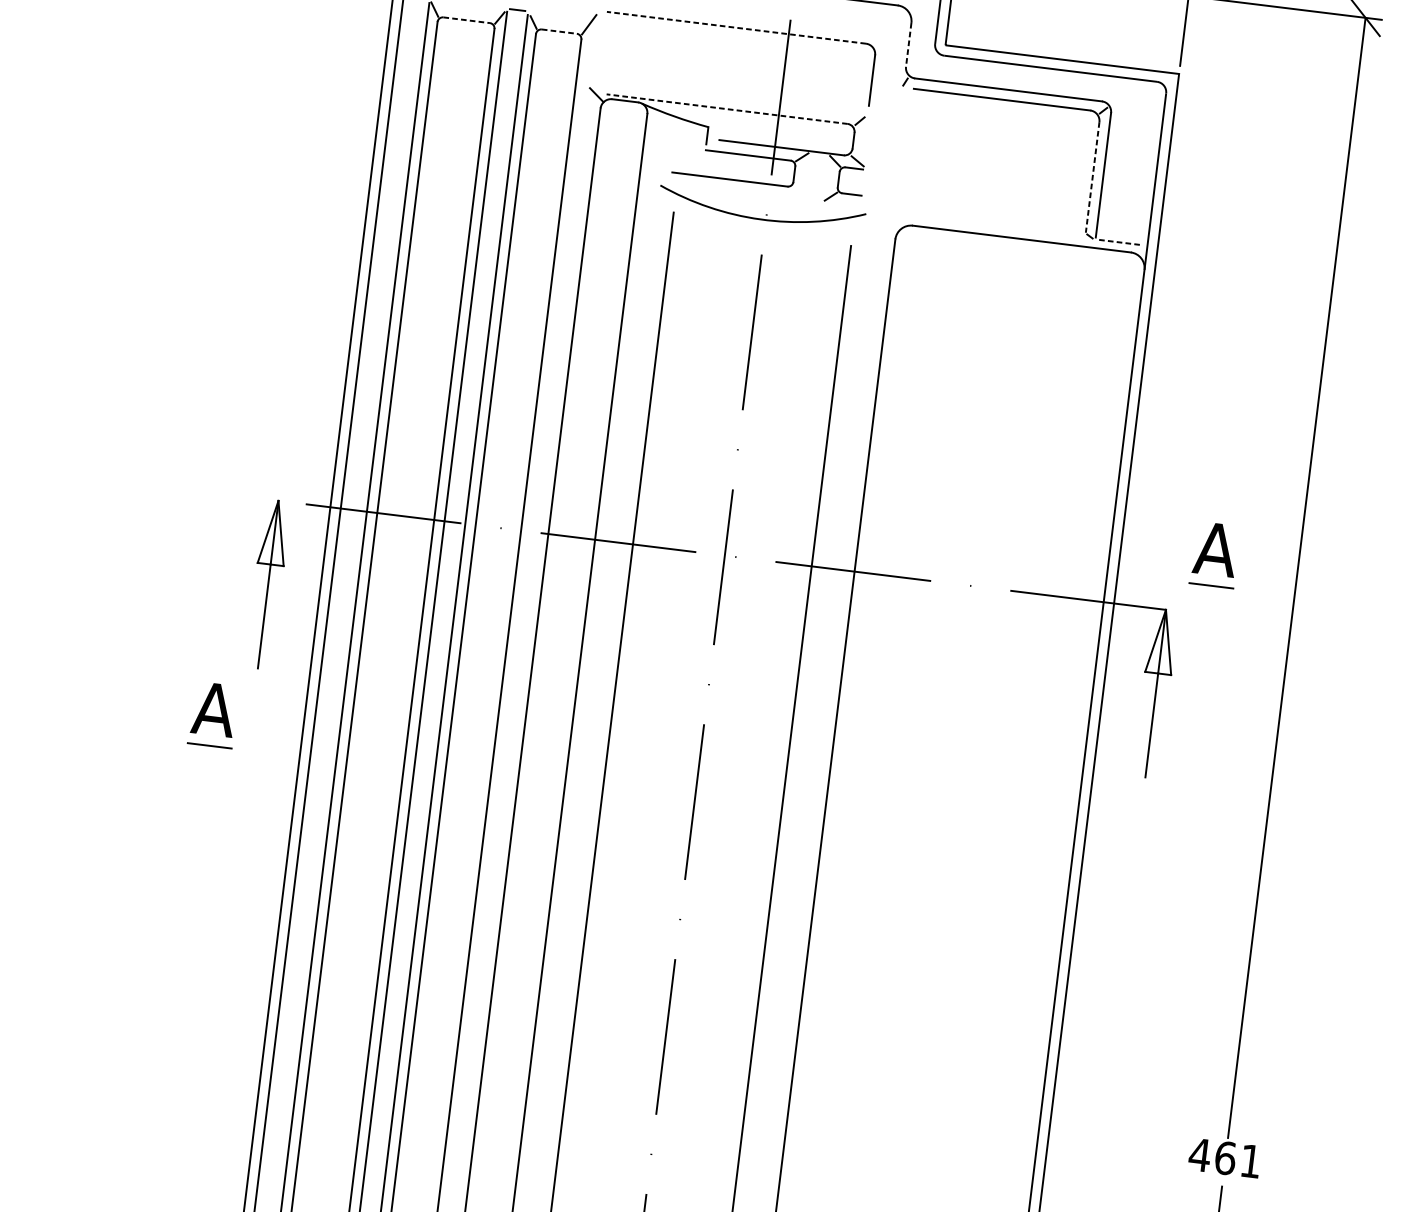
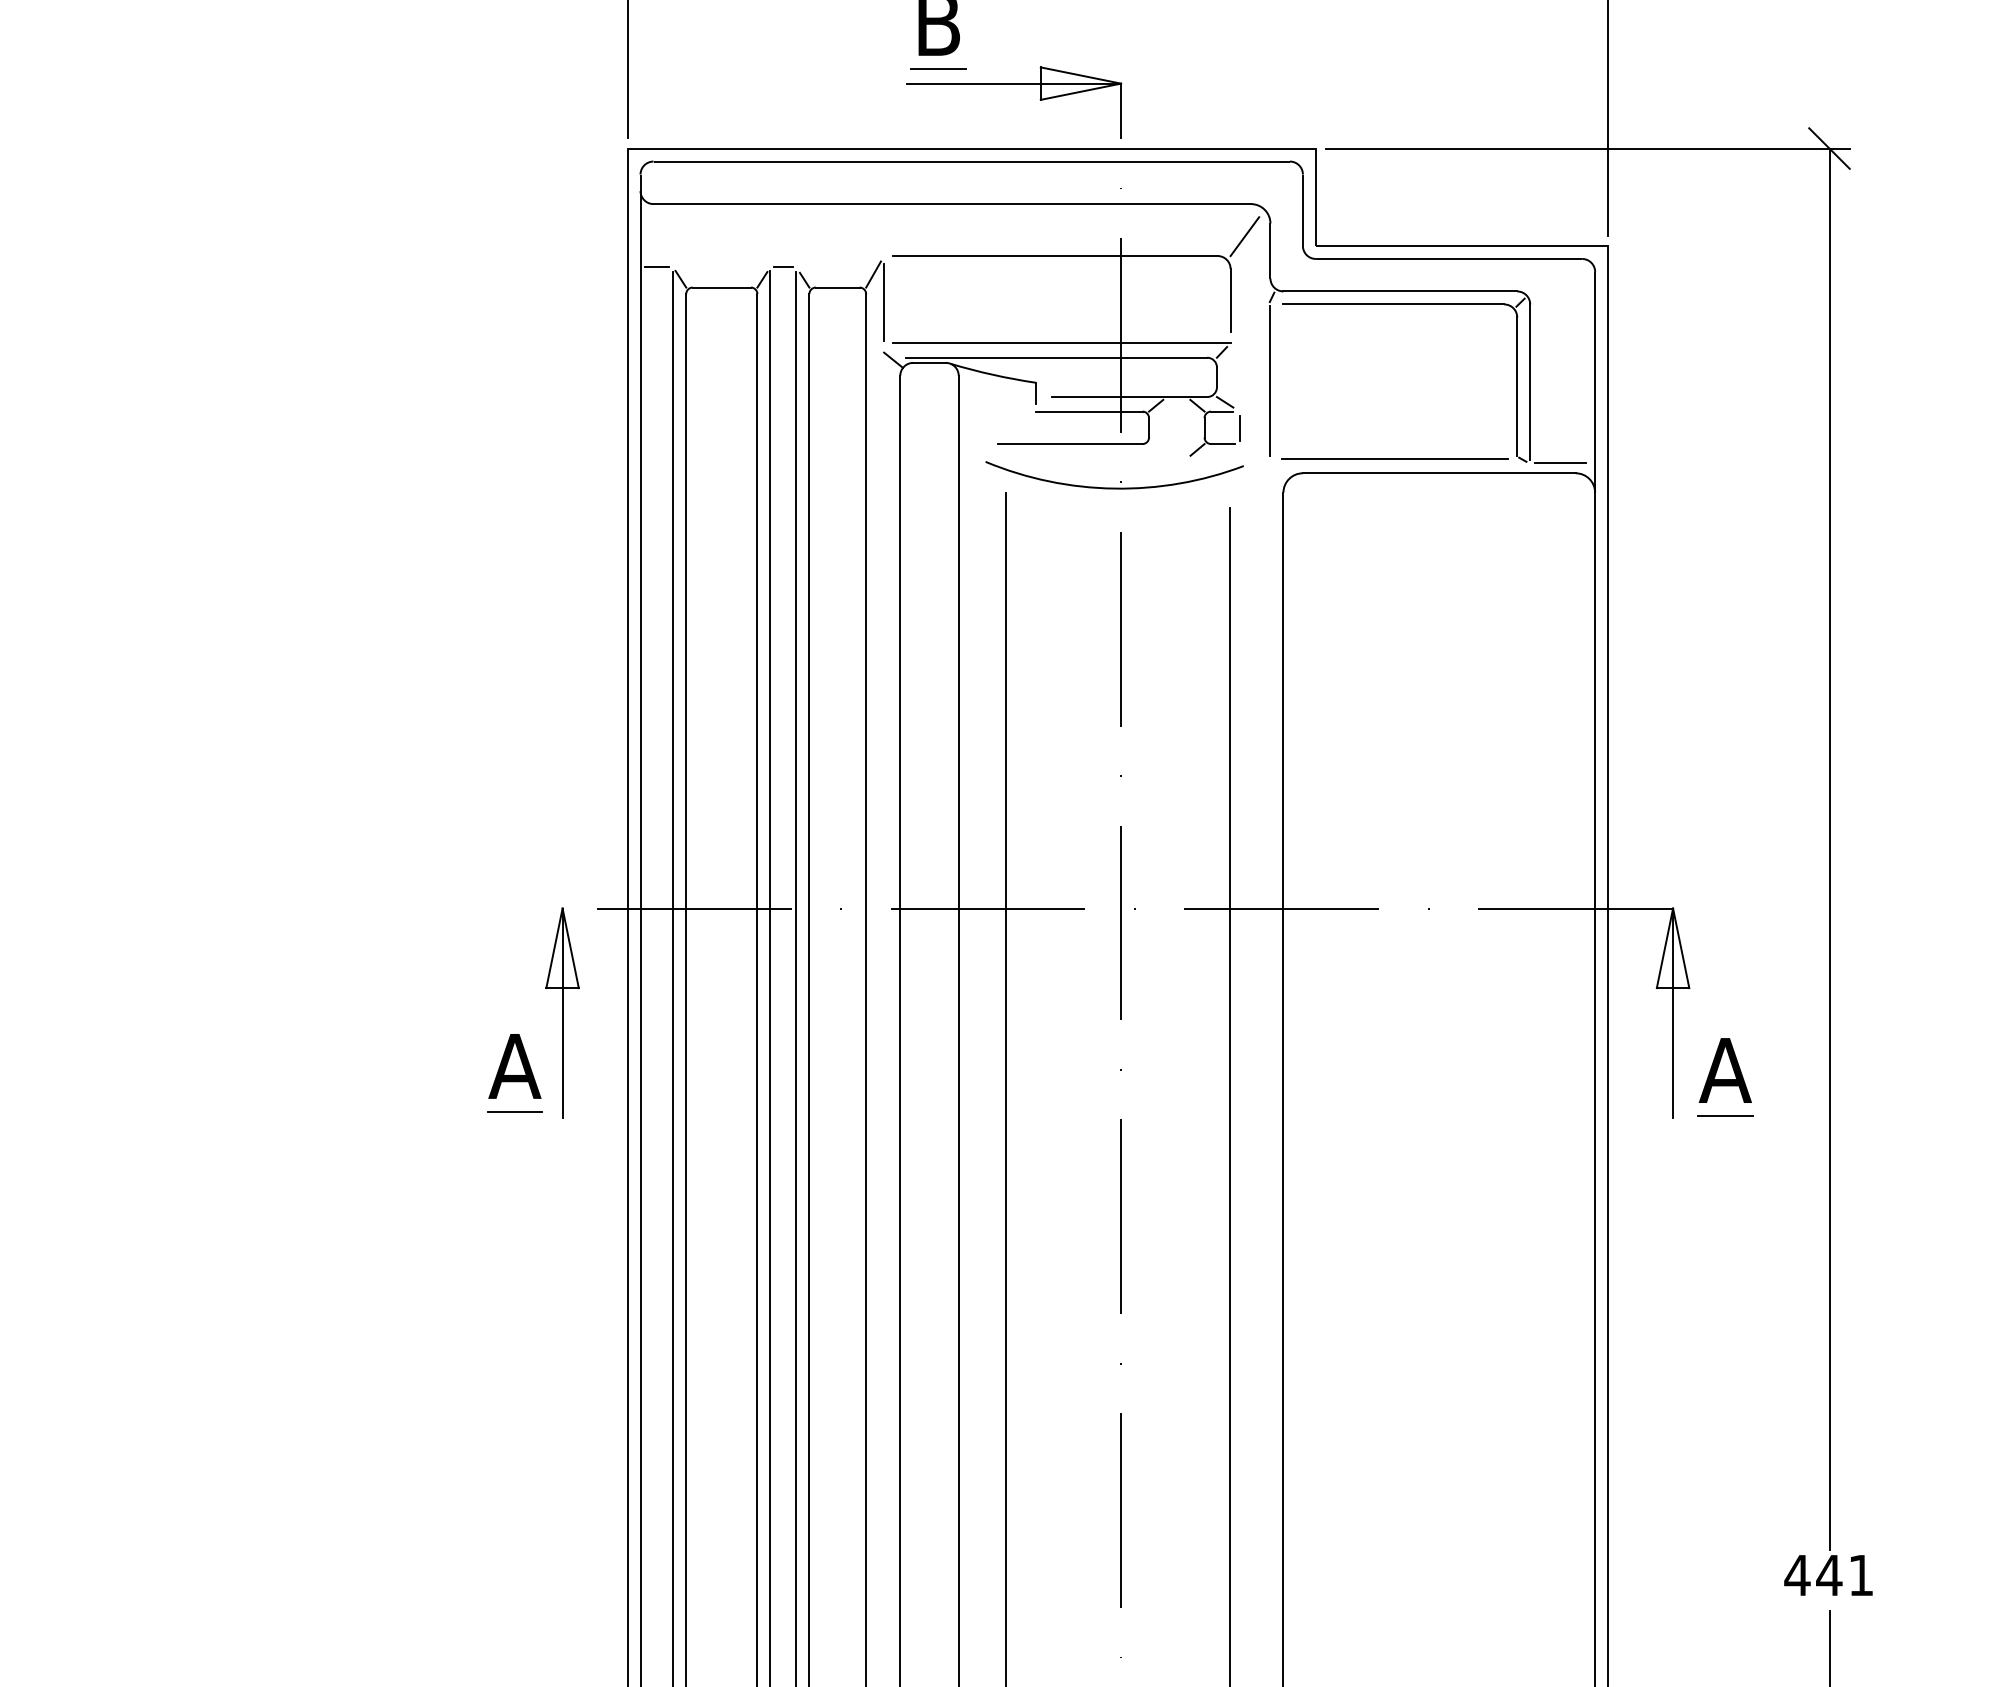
line: (467, 20) -> (722, 287), dashed -> solid
line: (736, 28) -> (1055, 256), dashed -> solid
line: (889, 30) -> (1244, 236), added
line: (559, 31) -> (837, 287), dashed -> solid
line: (908, 45) -> (1270, 251), dashed -> solid
line: (595, 47) -> (884, 301), added
line: (732, 98) -> (1061, 343), added
line: (727, 108) -> (1056, 357), dashed -> solid
line: (896, 148) -> (1270, 380), added
line: (1092, 178) -> (1517, 387), dashed -> solid
line: (866, 183) -> (1239, 428), added
line: (987, 222) -> (1394, 458), added
line: (1119, 242) -> (1560, 462), dashed -> solid
part: (1215, 555) -> (1725, 1077), moved
part: (213, 715) -> (514, 1073), moved
text: (1225, 1158) -> (1829, 1575), 461 -> 441

